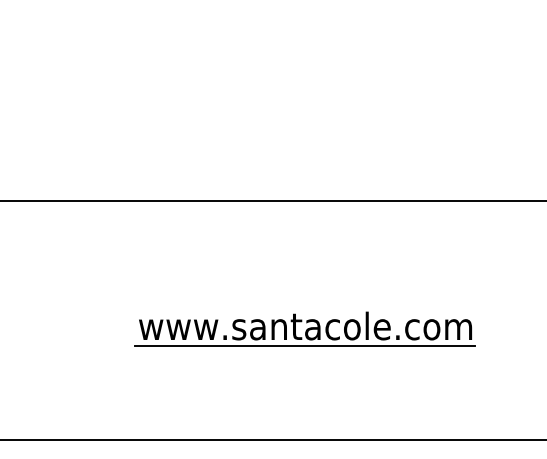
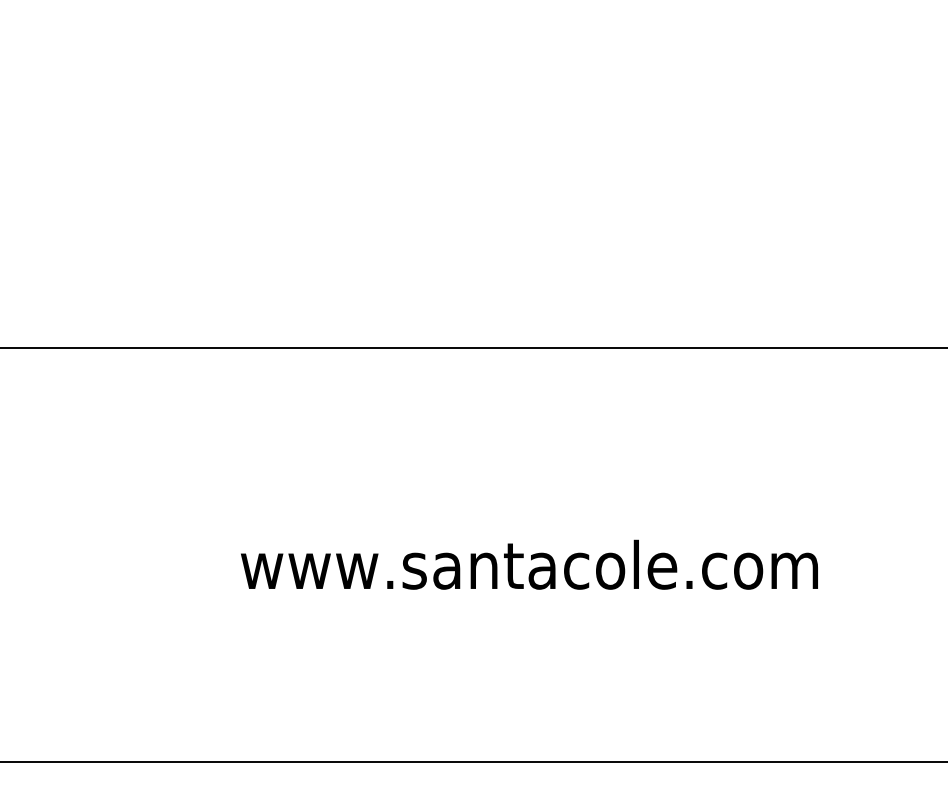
line: (305, 346) -> (529, 600), removed

